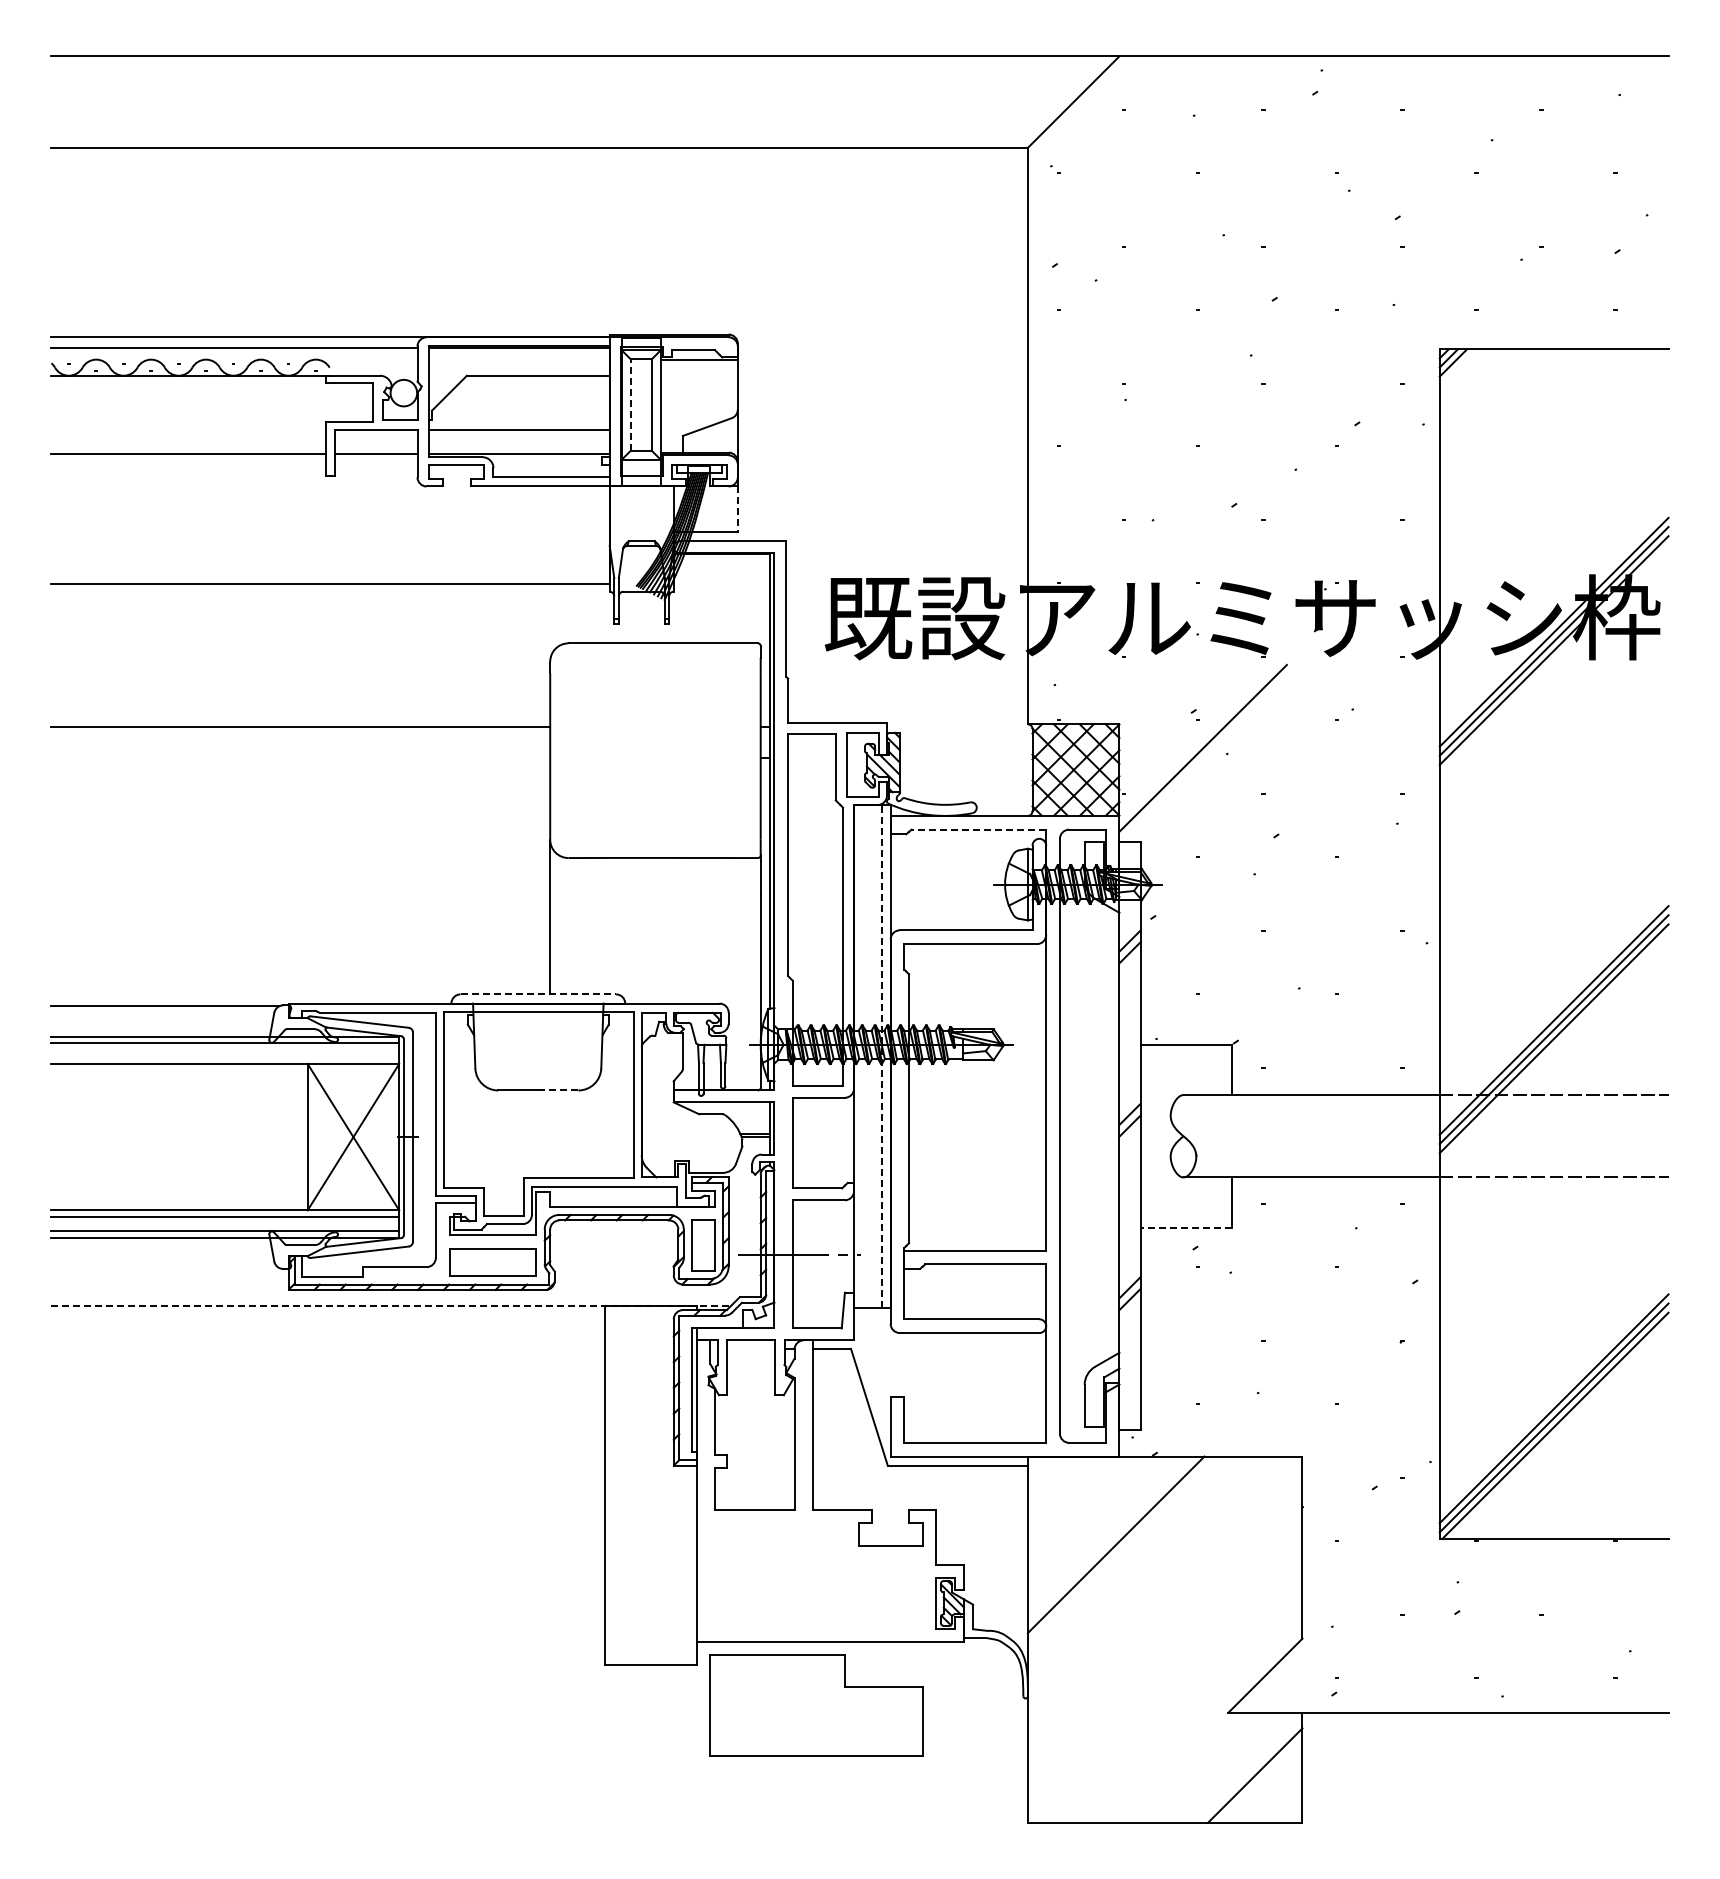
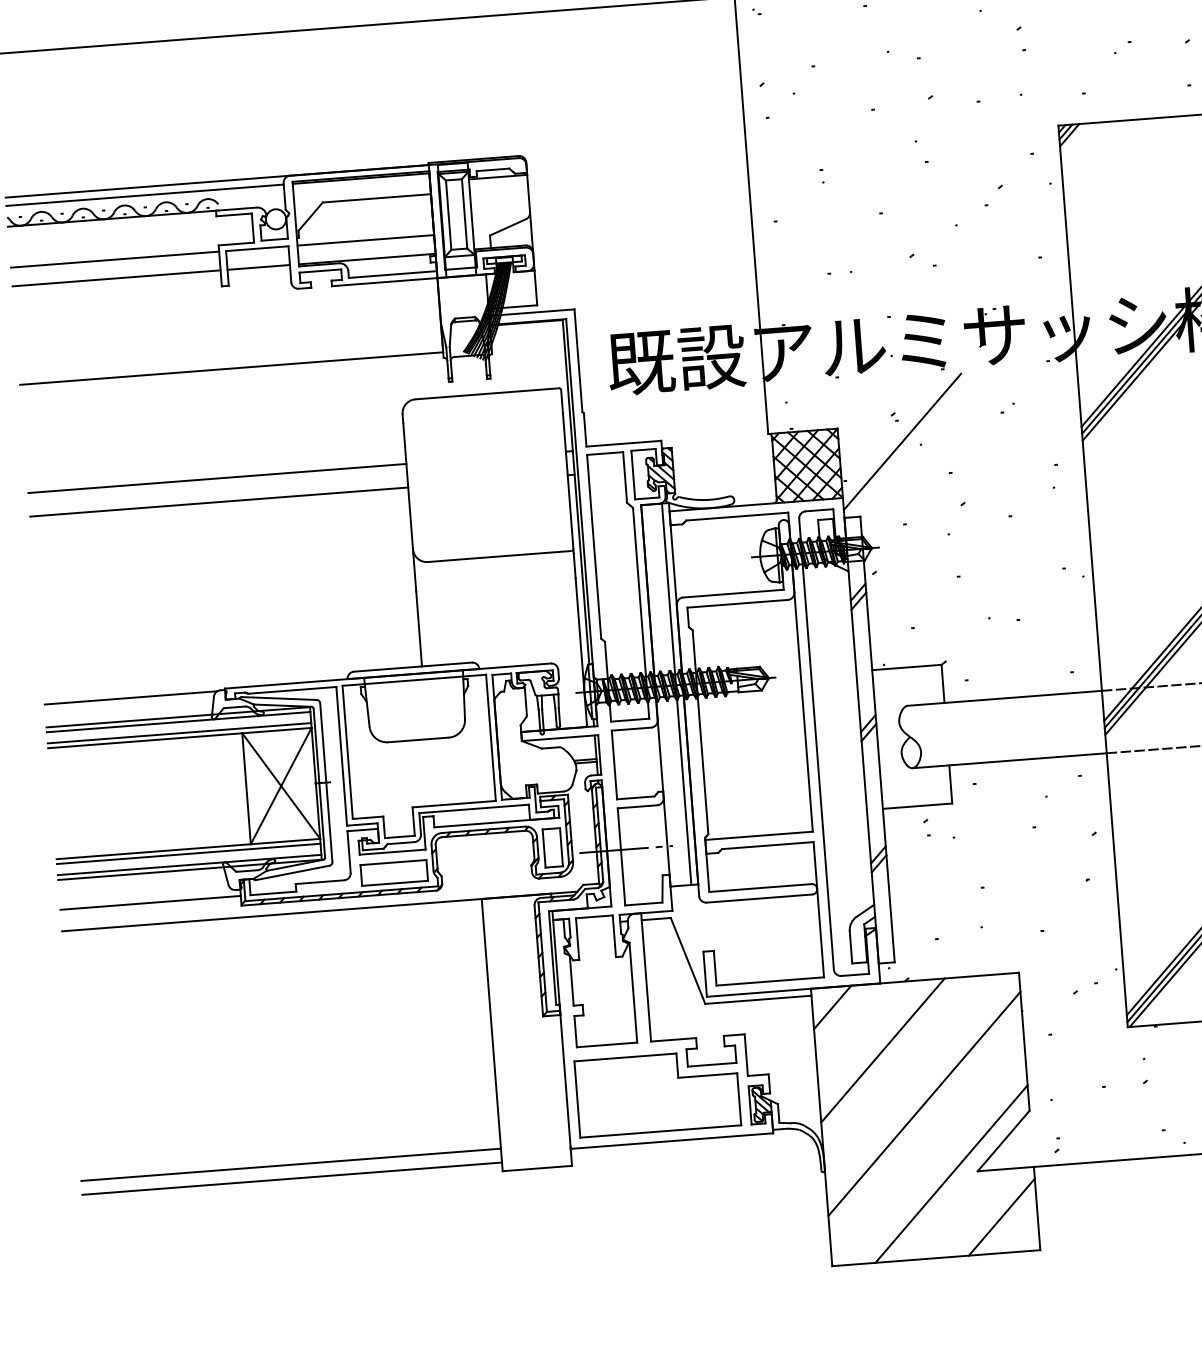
line: (630, 405) -> (448, 215), dashed -> solid
line: (188, 429) -> (114, 259), added
line: (737, 509) -> (535, 288), dashed -> solid
line: (300, 758) -> (219, 502), added
line: (978, 829) -> (736, 516), dashed -> solid
line: (538, 994) -> (413, 667), dashed -> solid
line: (881, 1056) -> (676, 694), dashed -> solid
line: (225, 1057) -> (179, 733), added
line: (558, 1090) -> (433, 738), dashed -> solid
line: (1186, 1227) -> (917, 805), dashed -> solid
line: (170, 1277) -> (150, 903), added
line: (391, 1305) -> (319, 911), dashed -> solid
line: (1054, 1482) -> (832, 1006), added
line: (1164, 1618) -> (923, 1103), added
line: (328, 1635) -> (291, 1165), added
line: (328, 1653) -> (292, 1178), added
part: (816, 1705) -> (657, 1093), moved
line: (1193, 1713) -> (951, 1173), added

